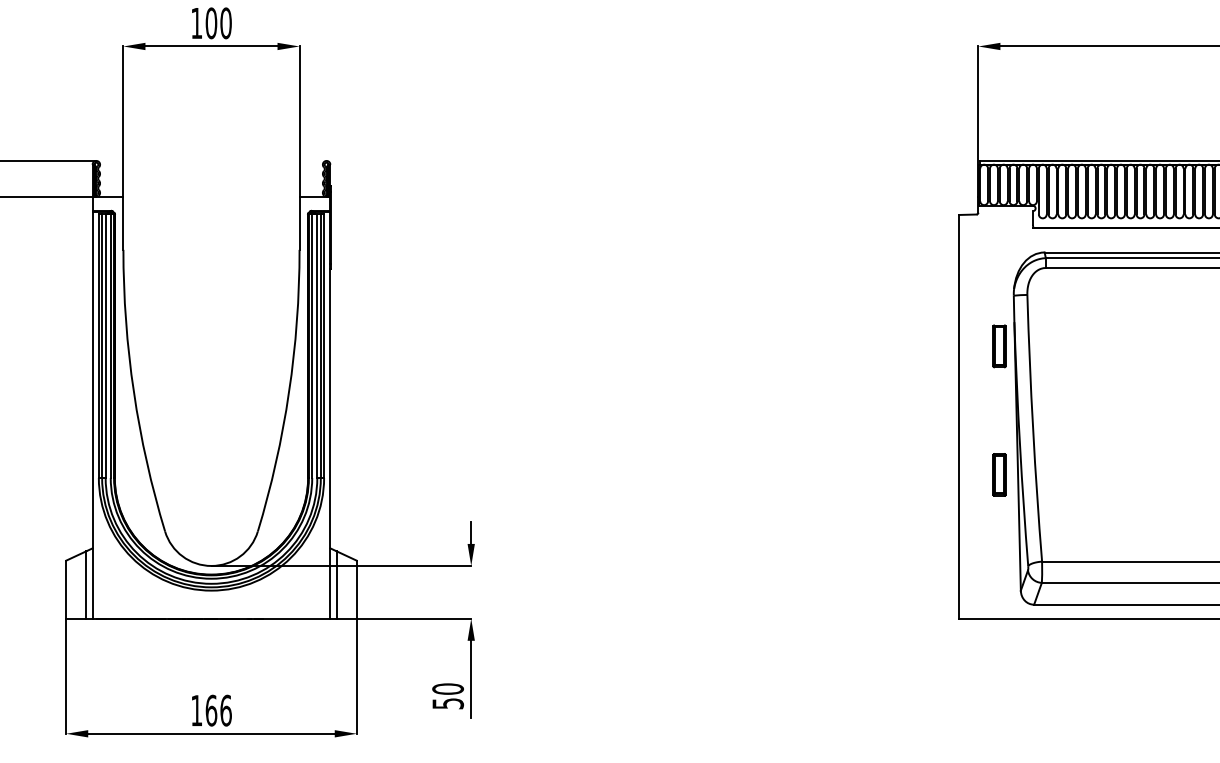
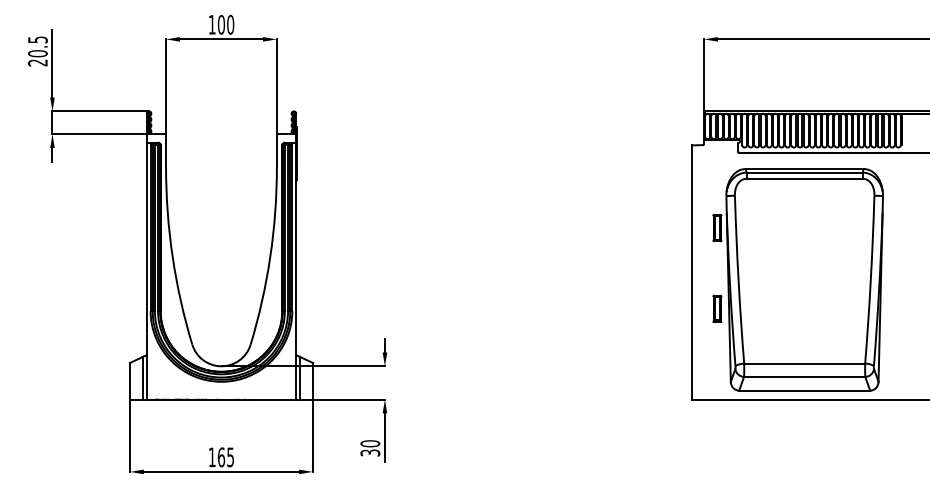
text: (446, 702) -> (369, 452), 50 -> 30
text: (225, 710) -> (230, 457), 166 -> 165

